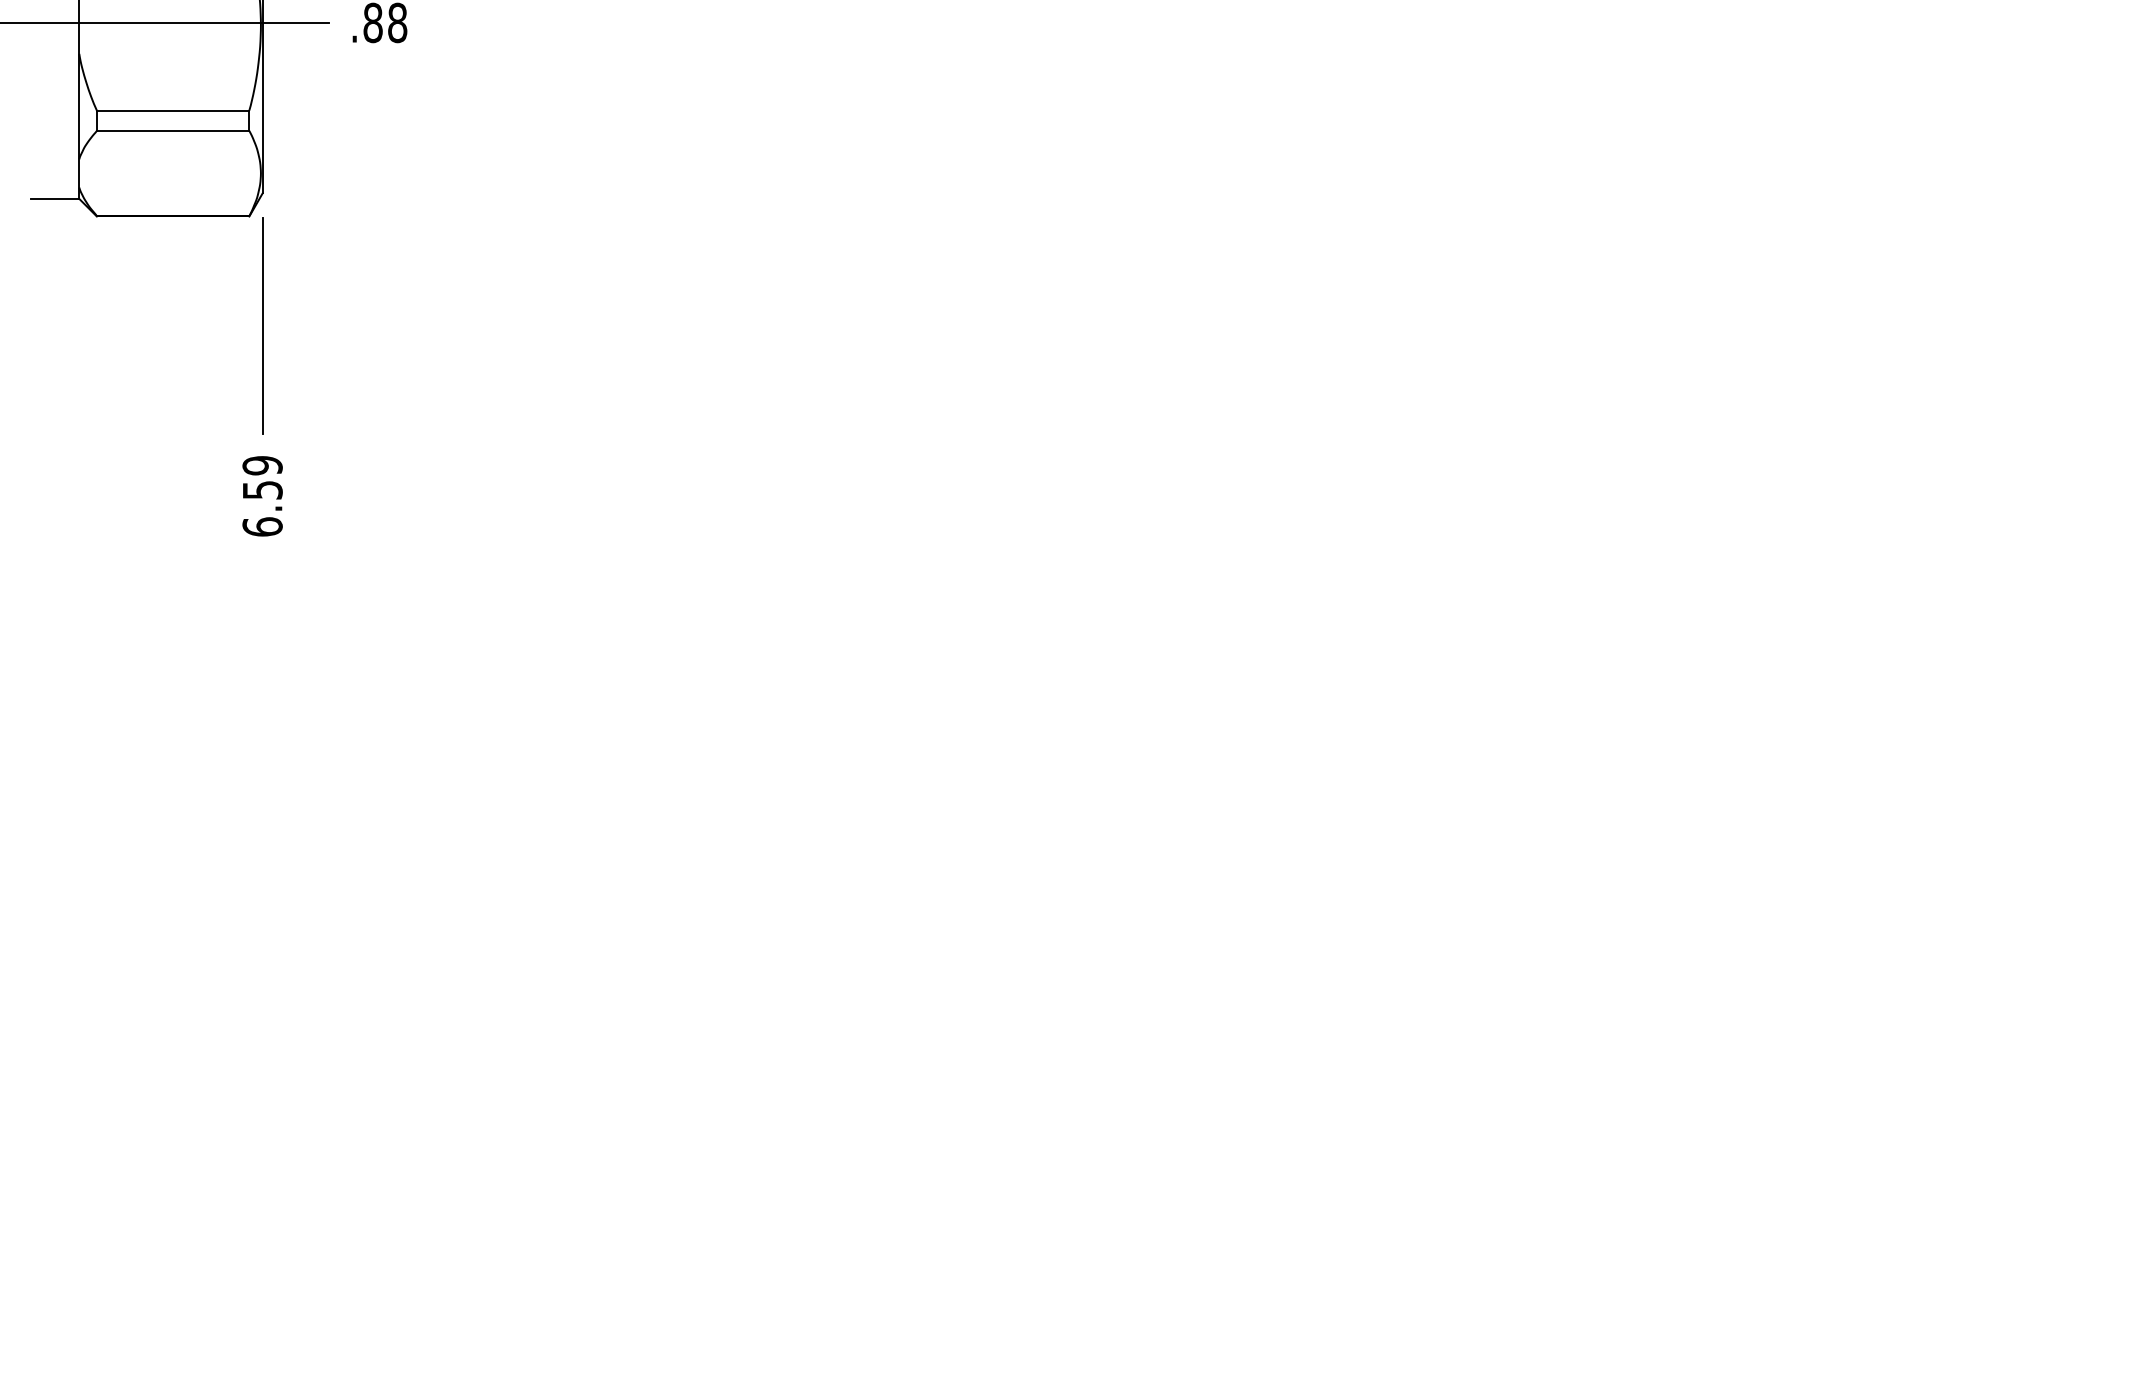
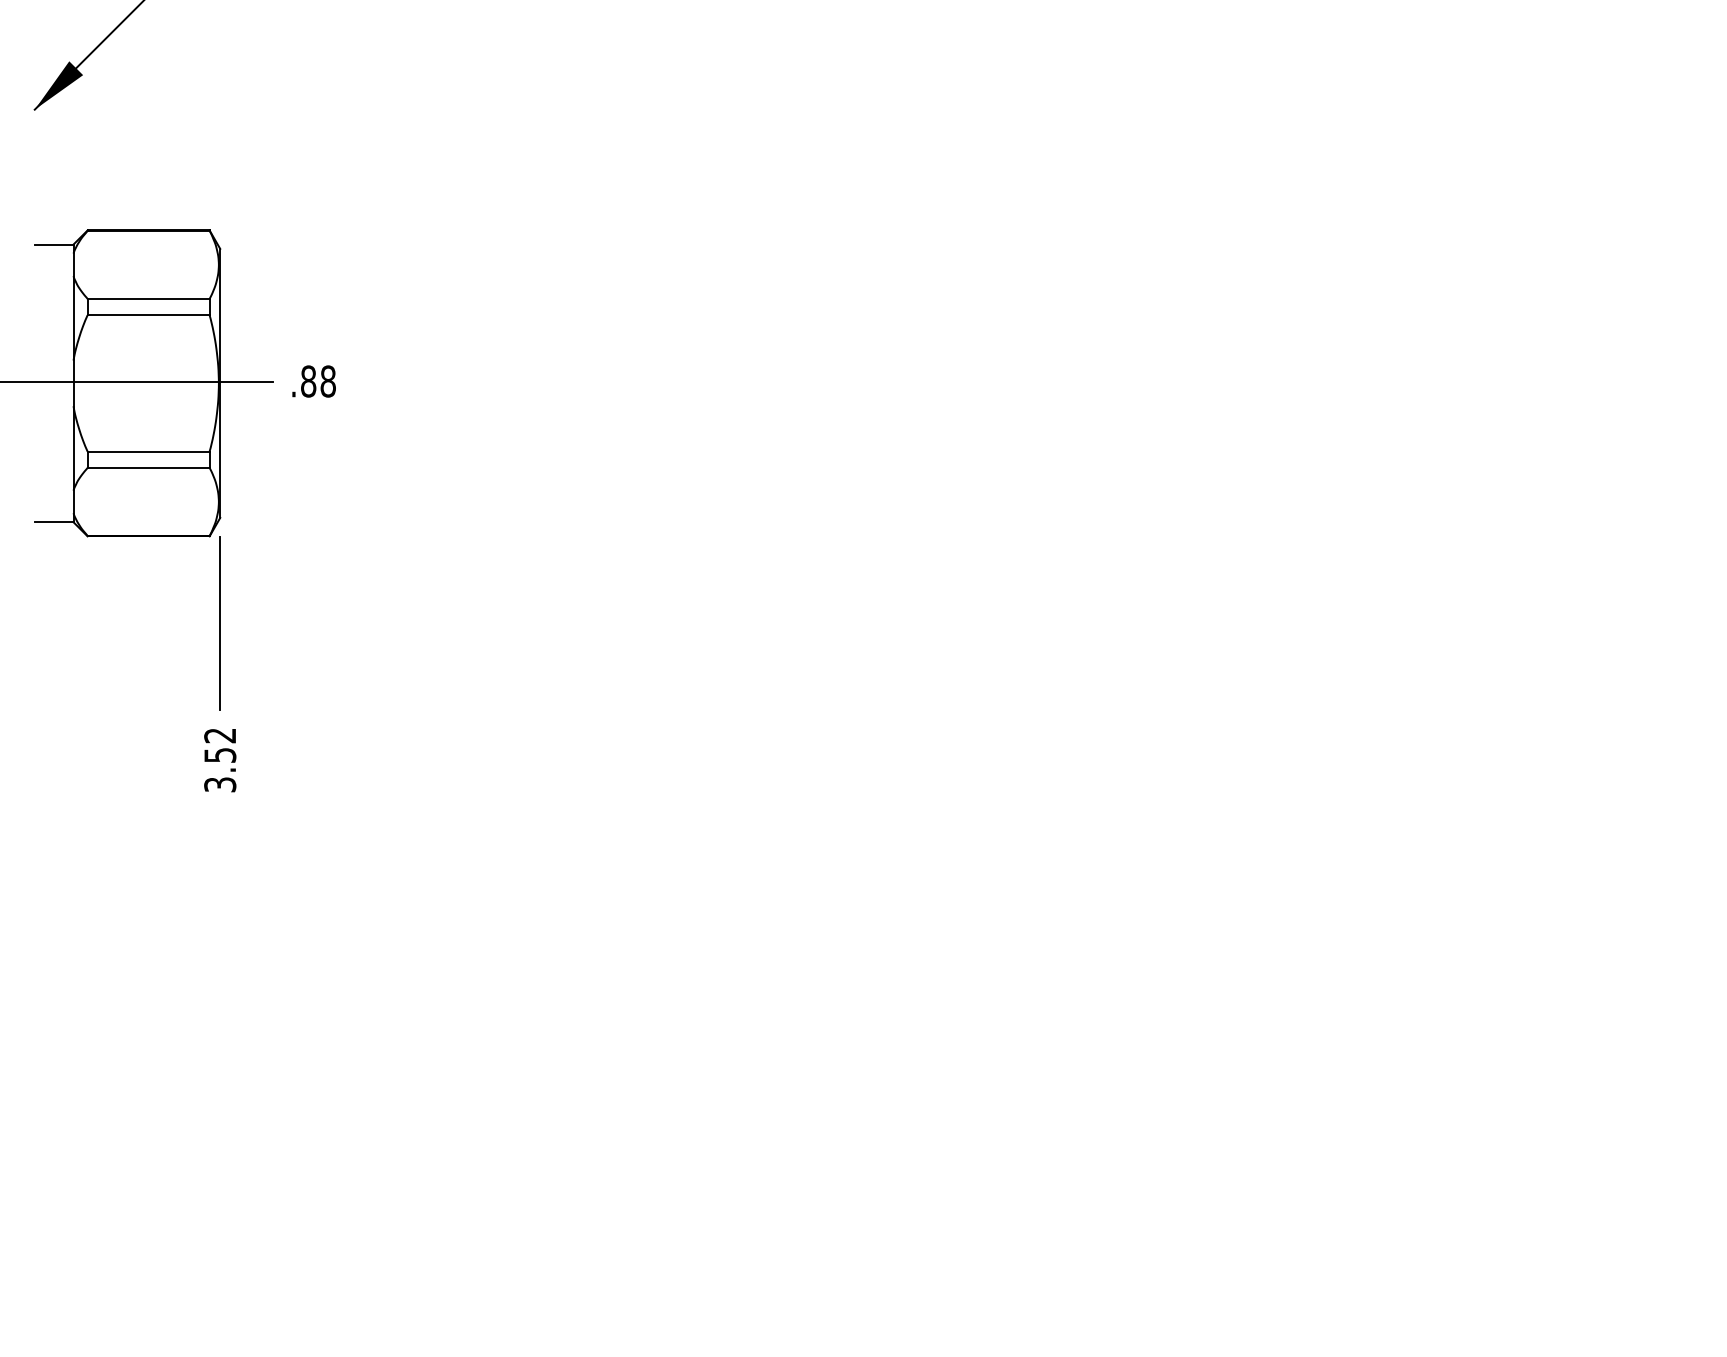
text: (262, 496) -> (220, 760), 6.59 -> 3.52

